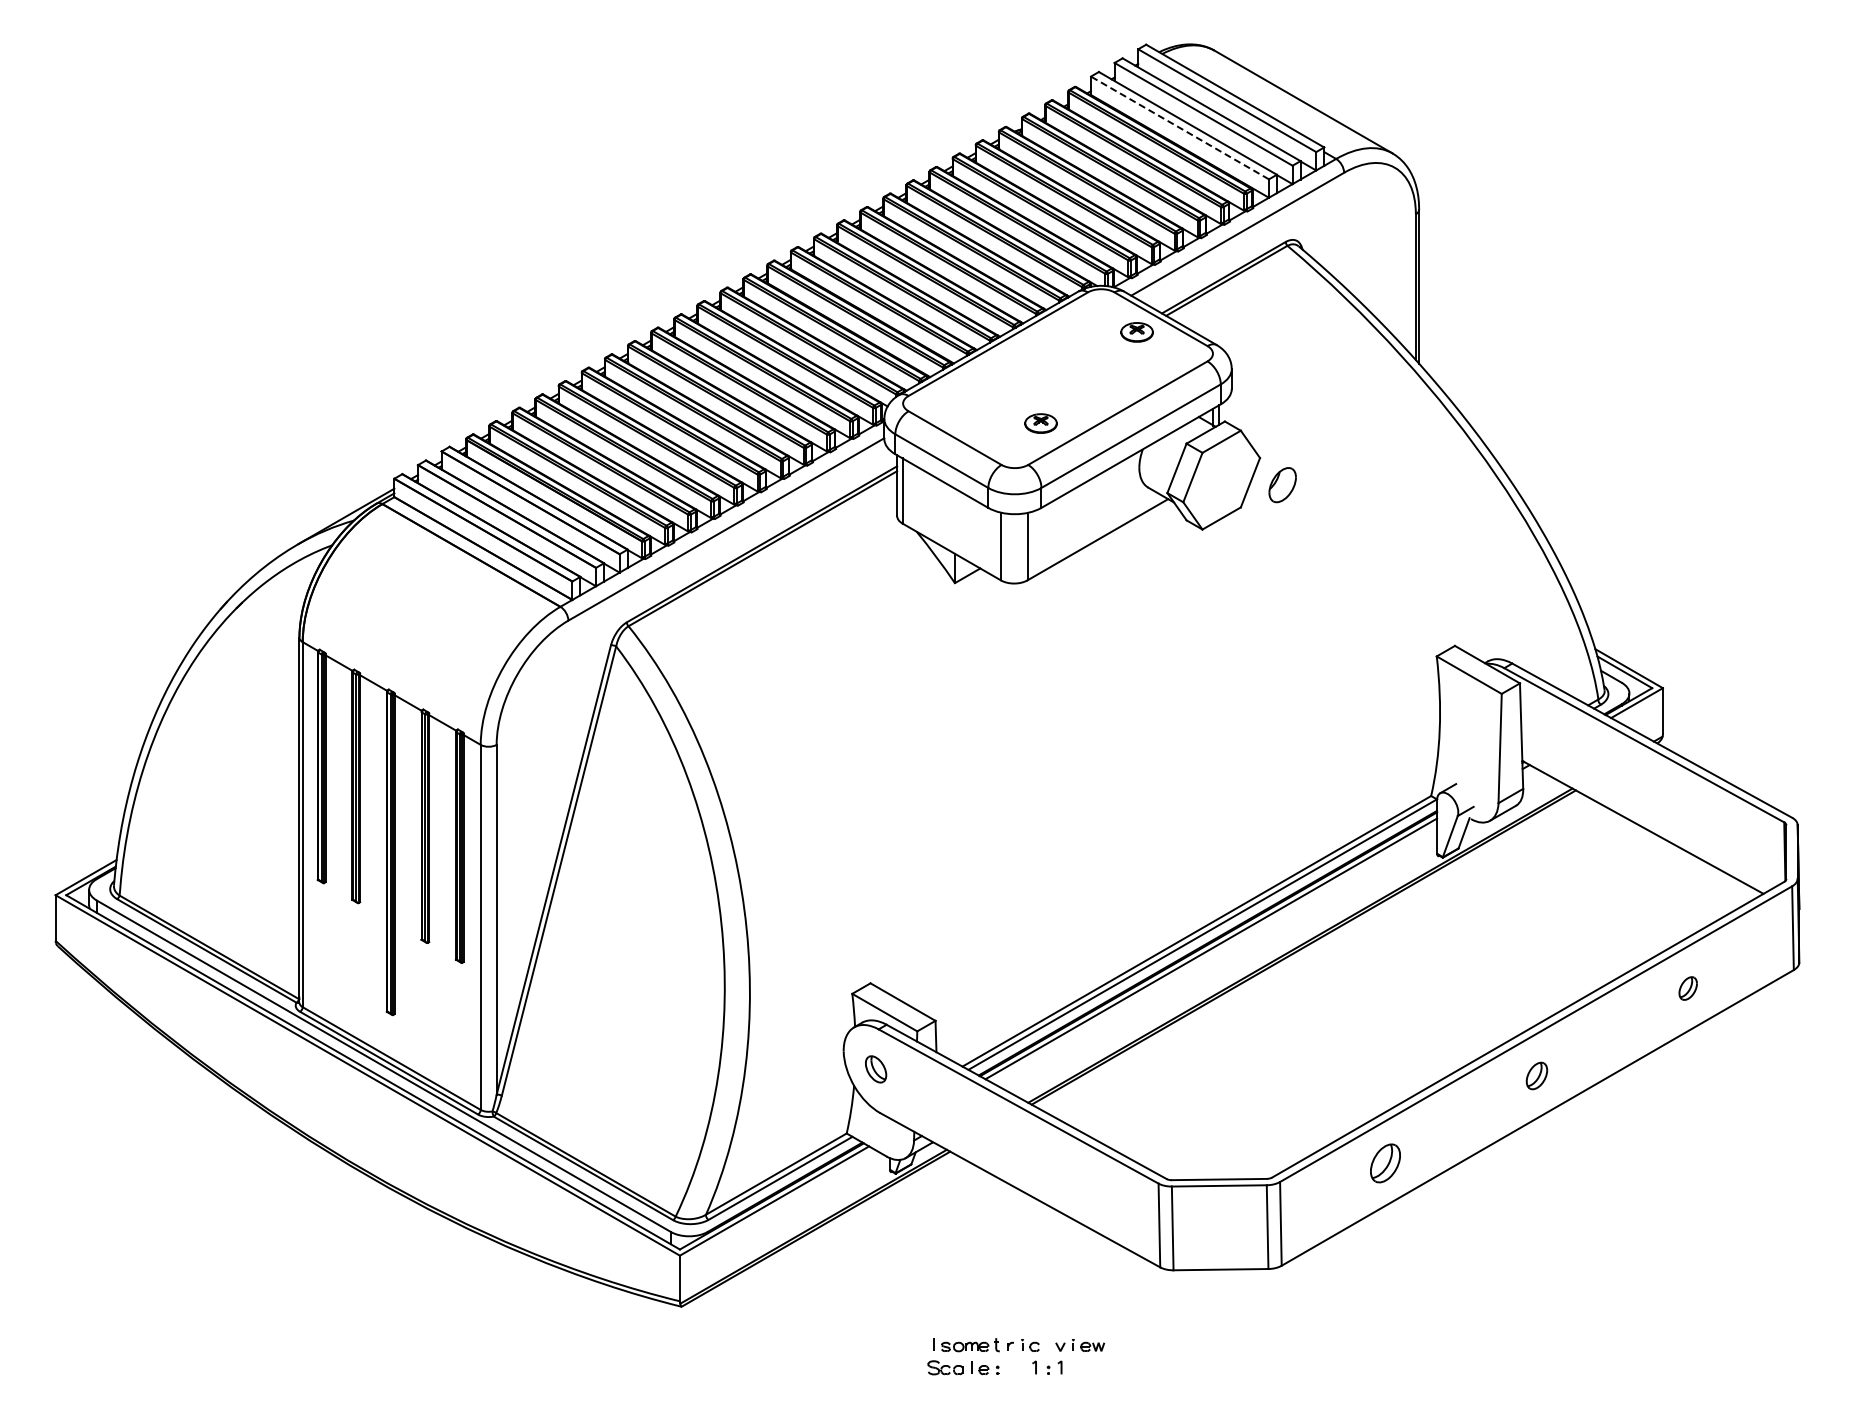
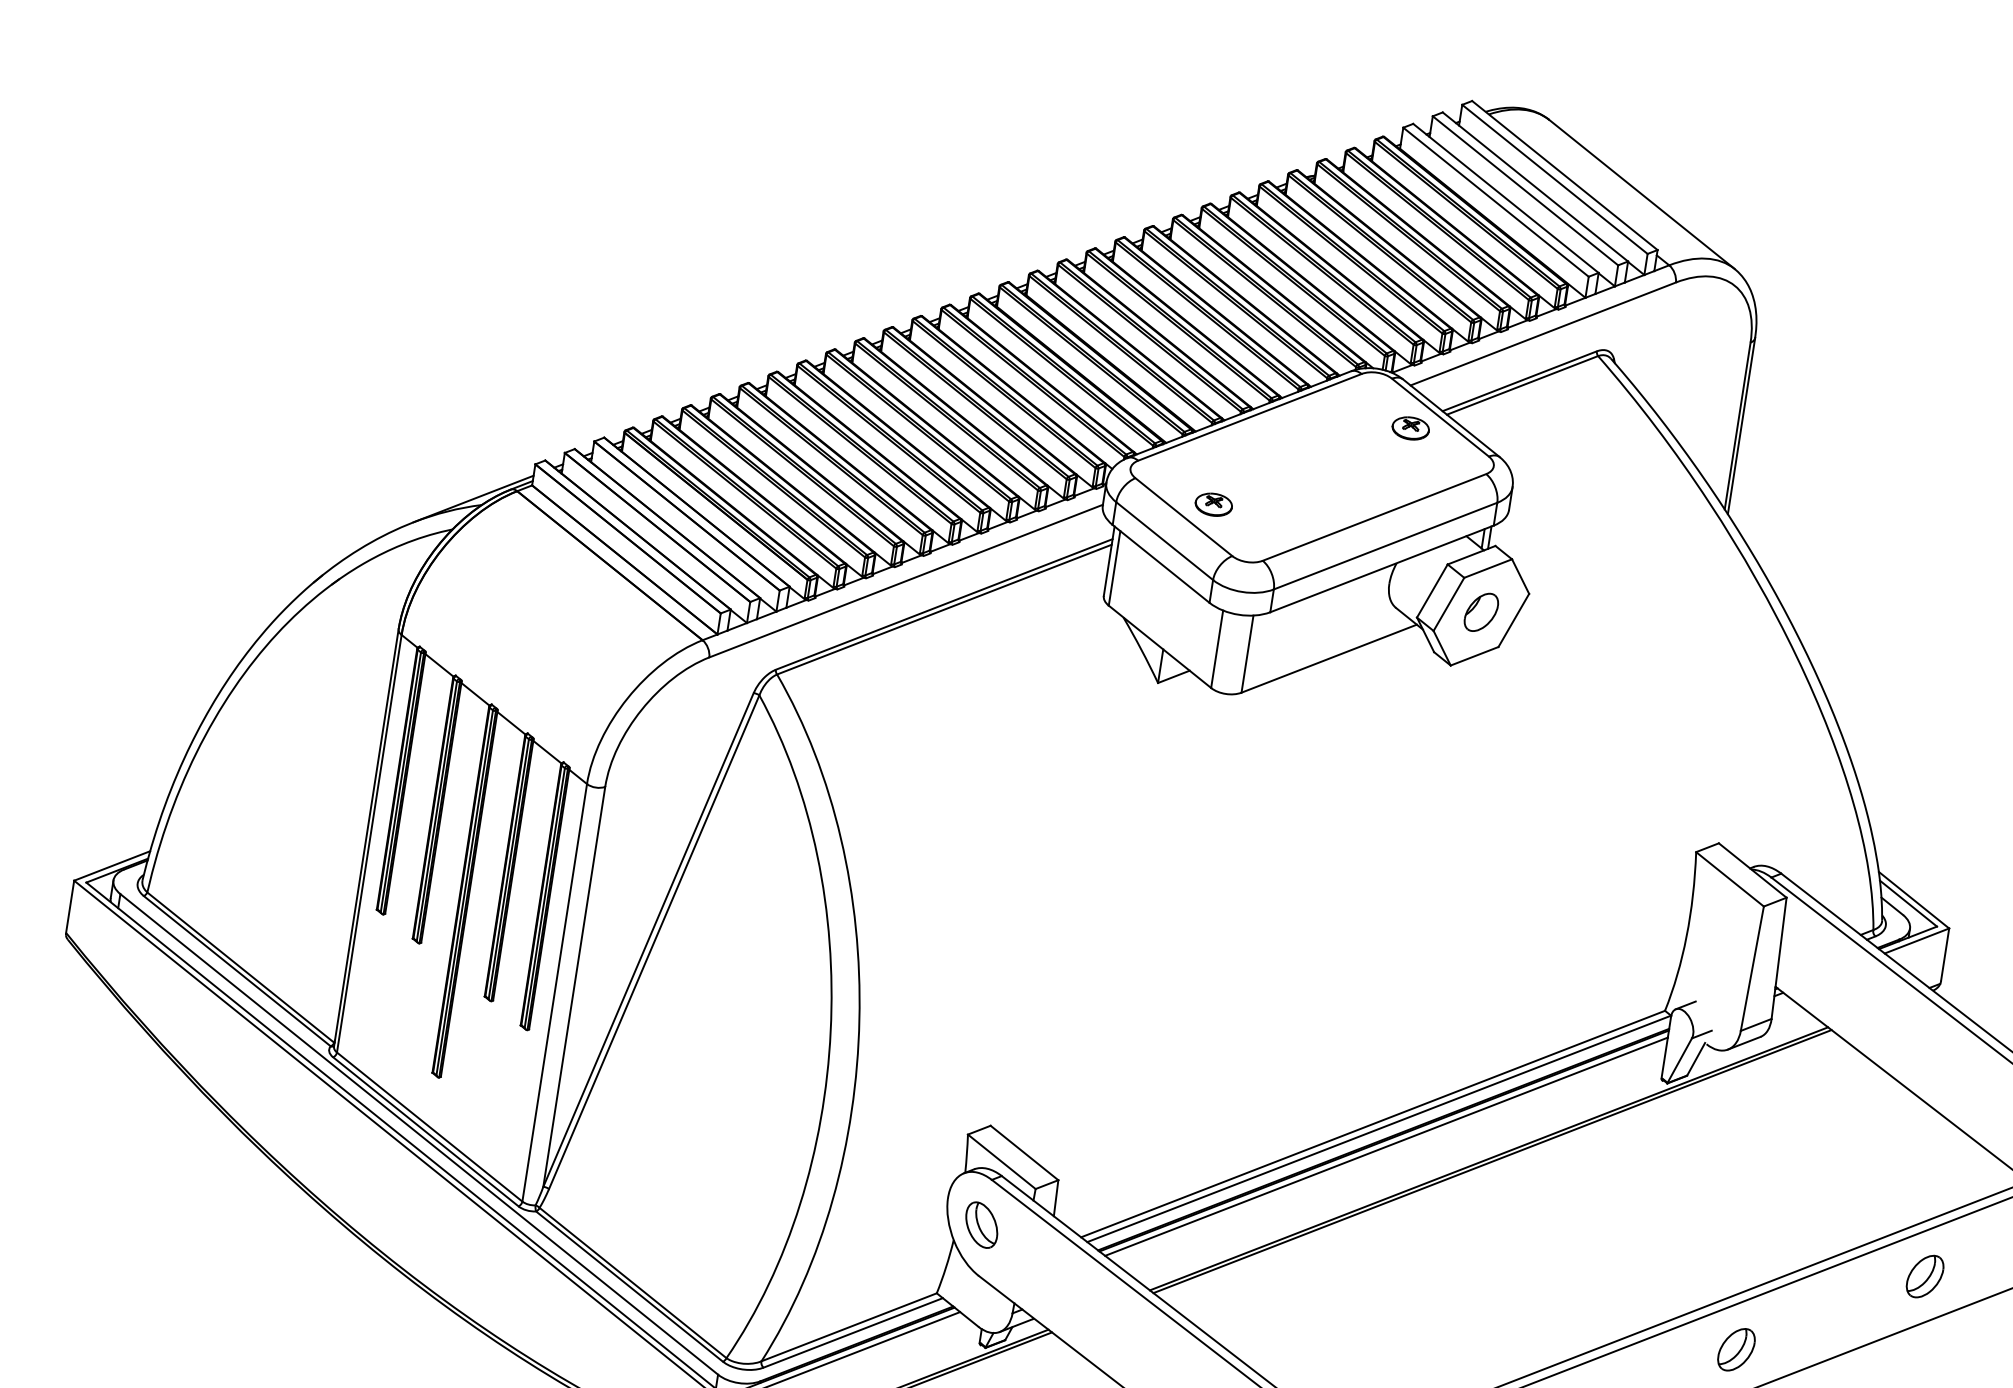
line: (1179, 127) -> (1495, 201), dashed -> solid
part: (1040, 423) -> (1213, 504), moved
part: (1282, 485) -> (1481, 612), moved
part: (1687, 988) -> (1924, 1276), size x1.67
part: (875, 1069) -> (981, 1225), size x1.43
part: (1536, 1075) -> (1736, 1349), size x1.43

